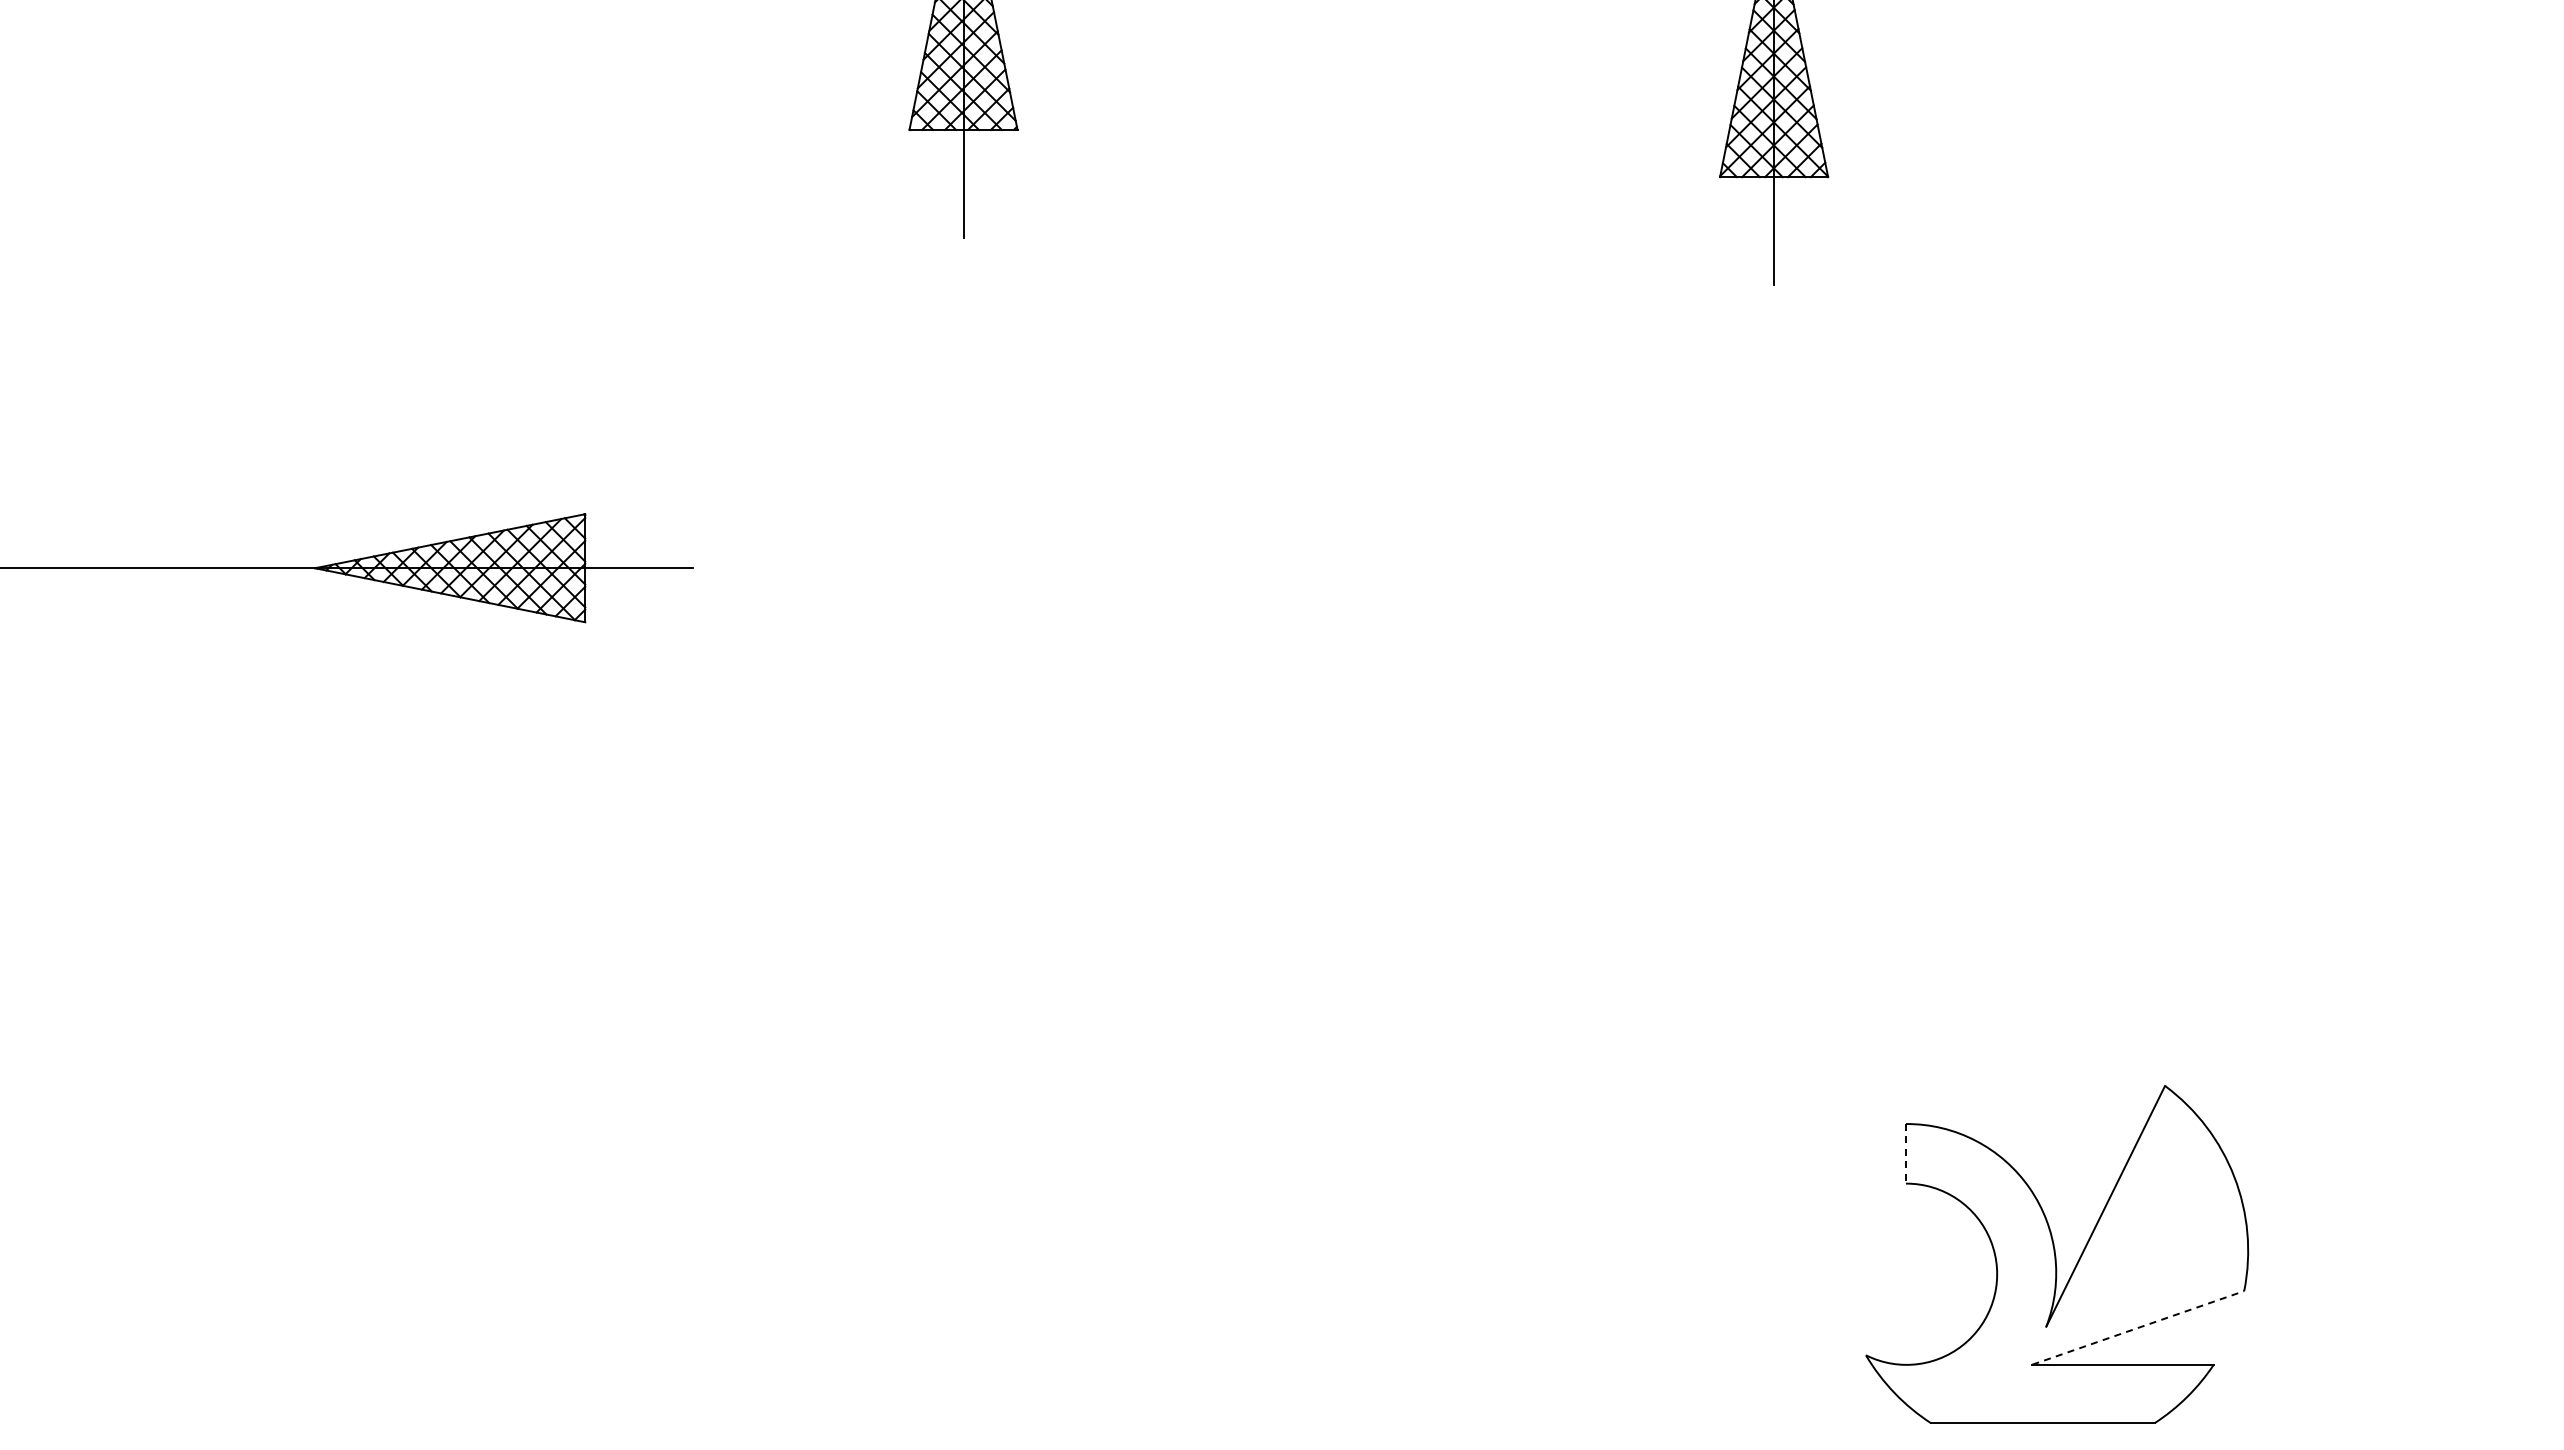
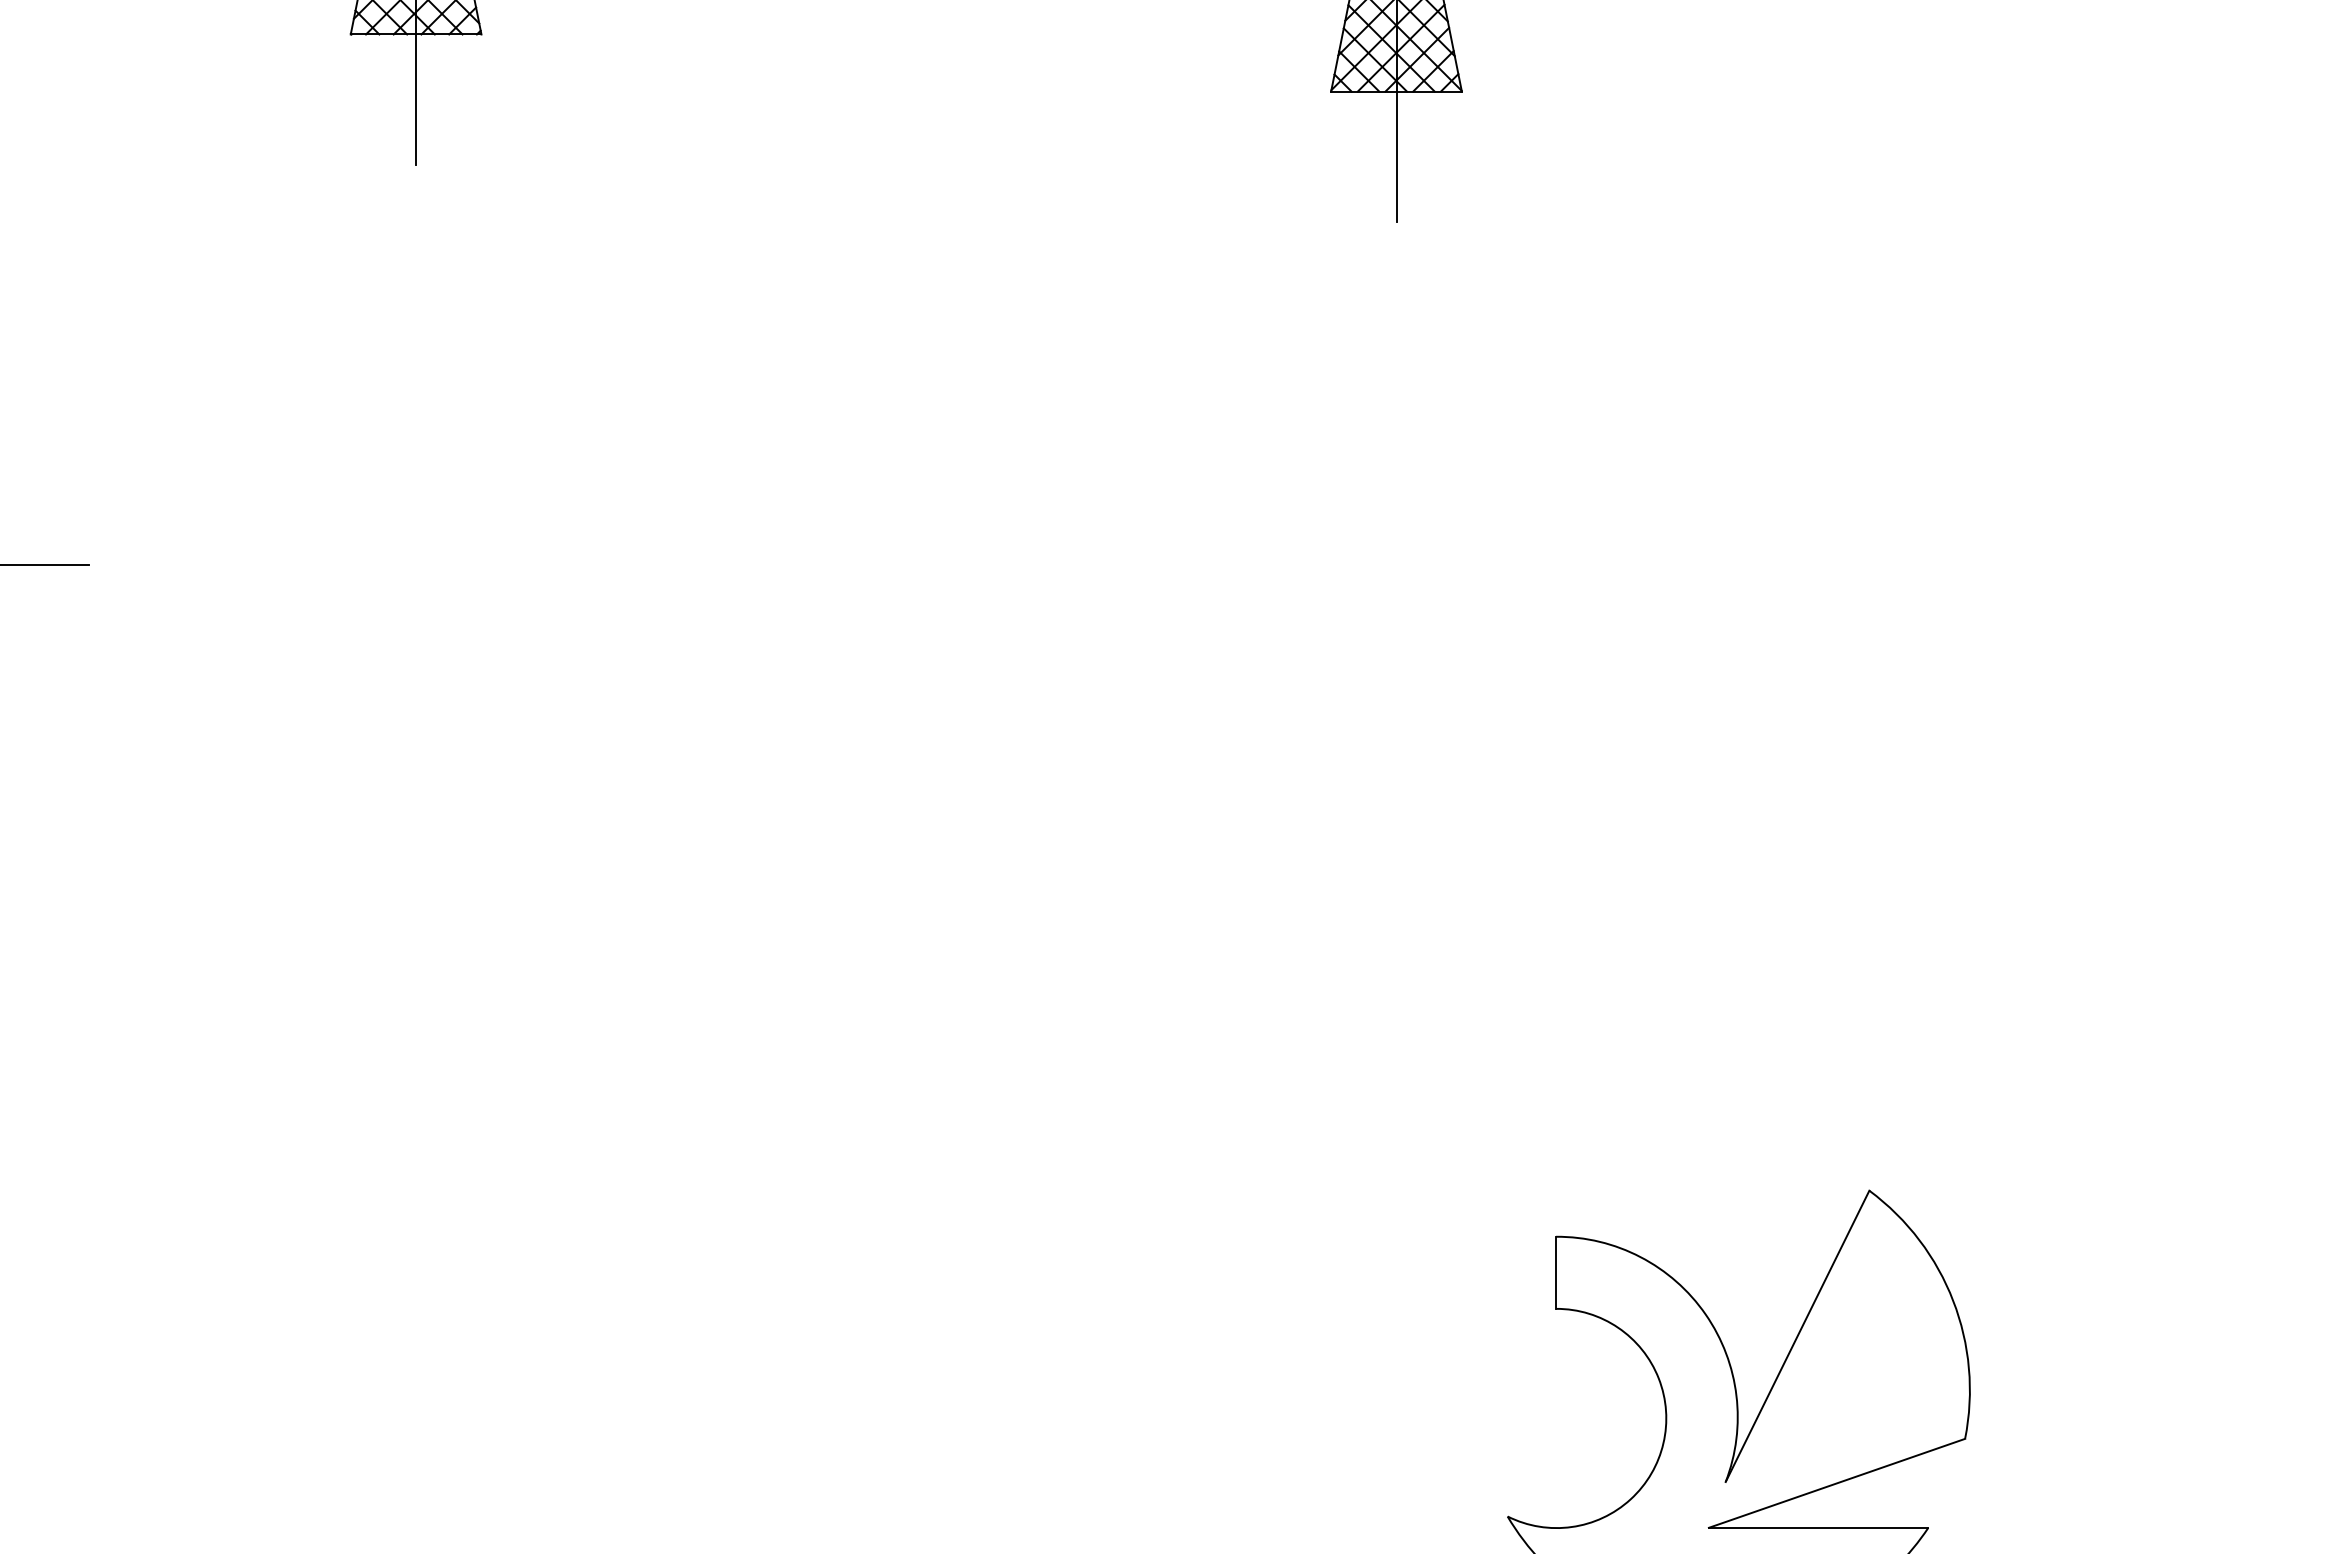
line: (1905, 1153) -> (1555, 1272), dashed -> solid
line: (2138, 1327) -> (1837, 1482), dashed -> solid

